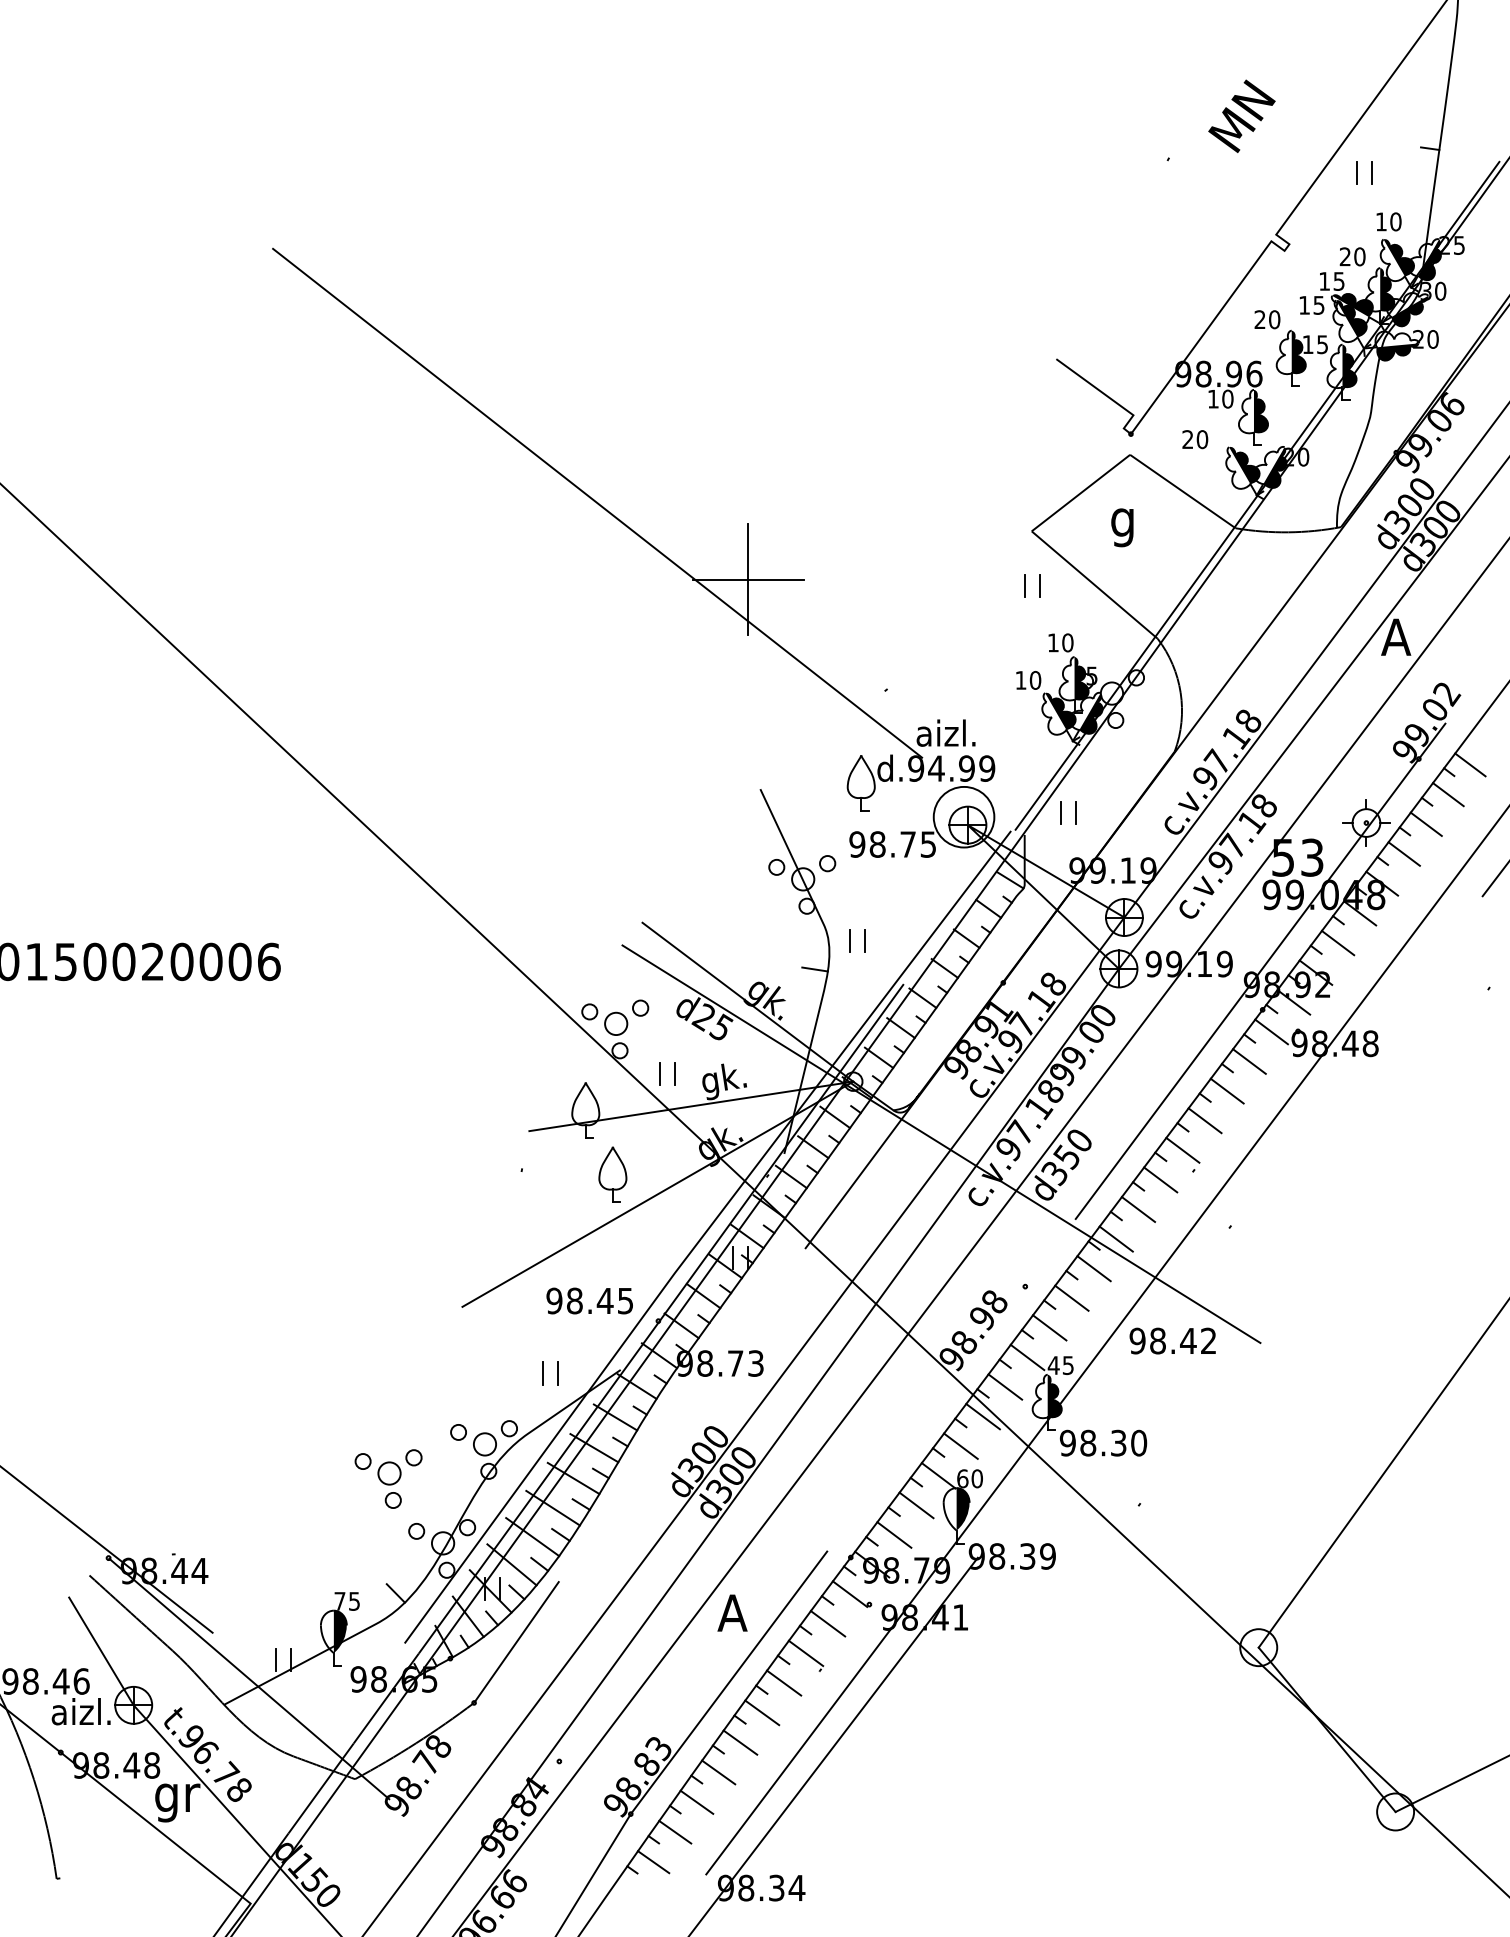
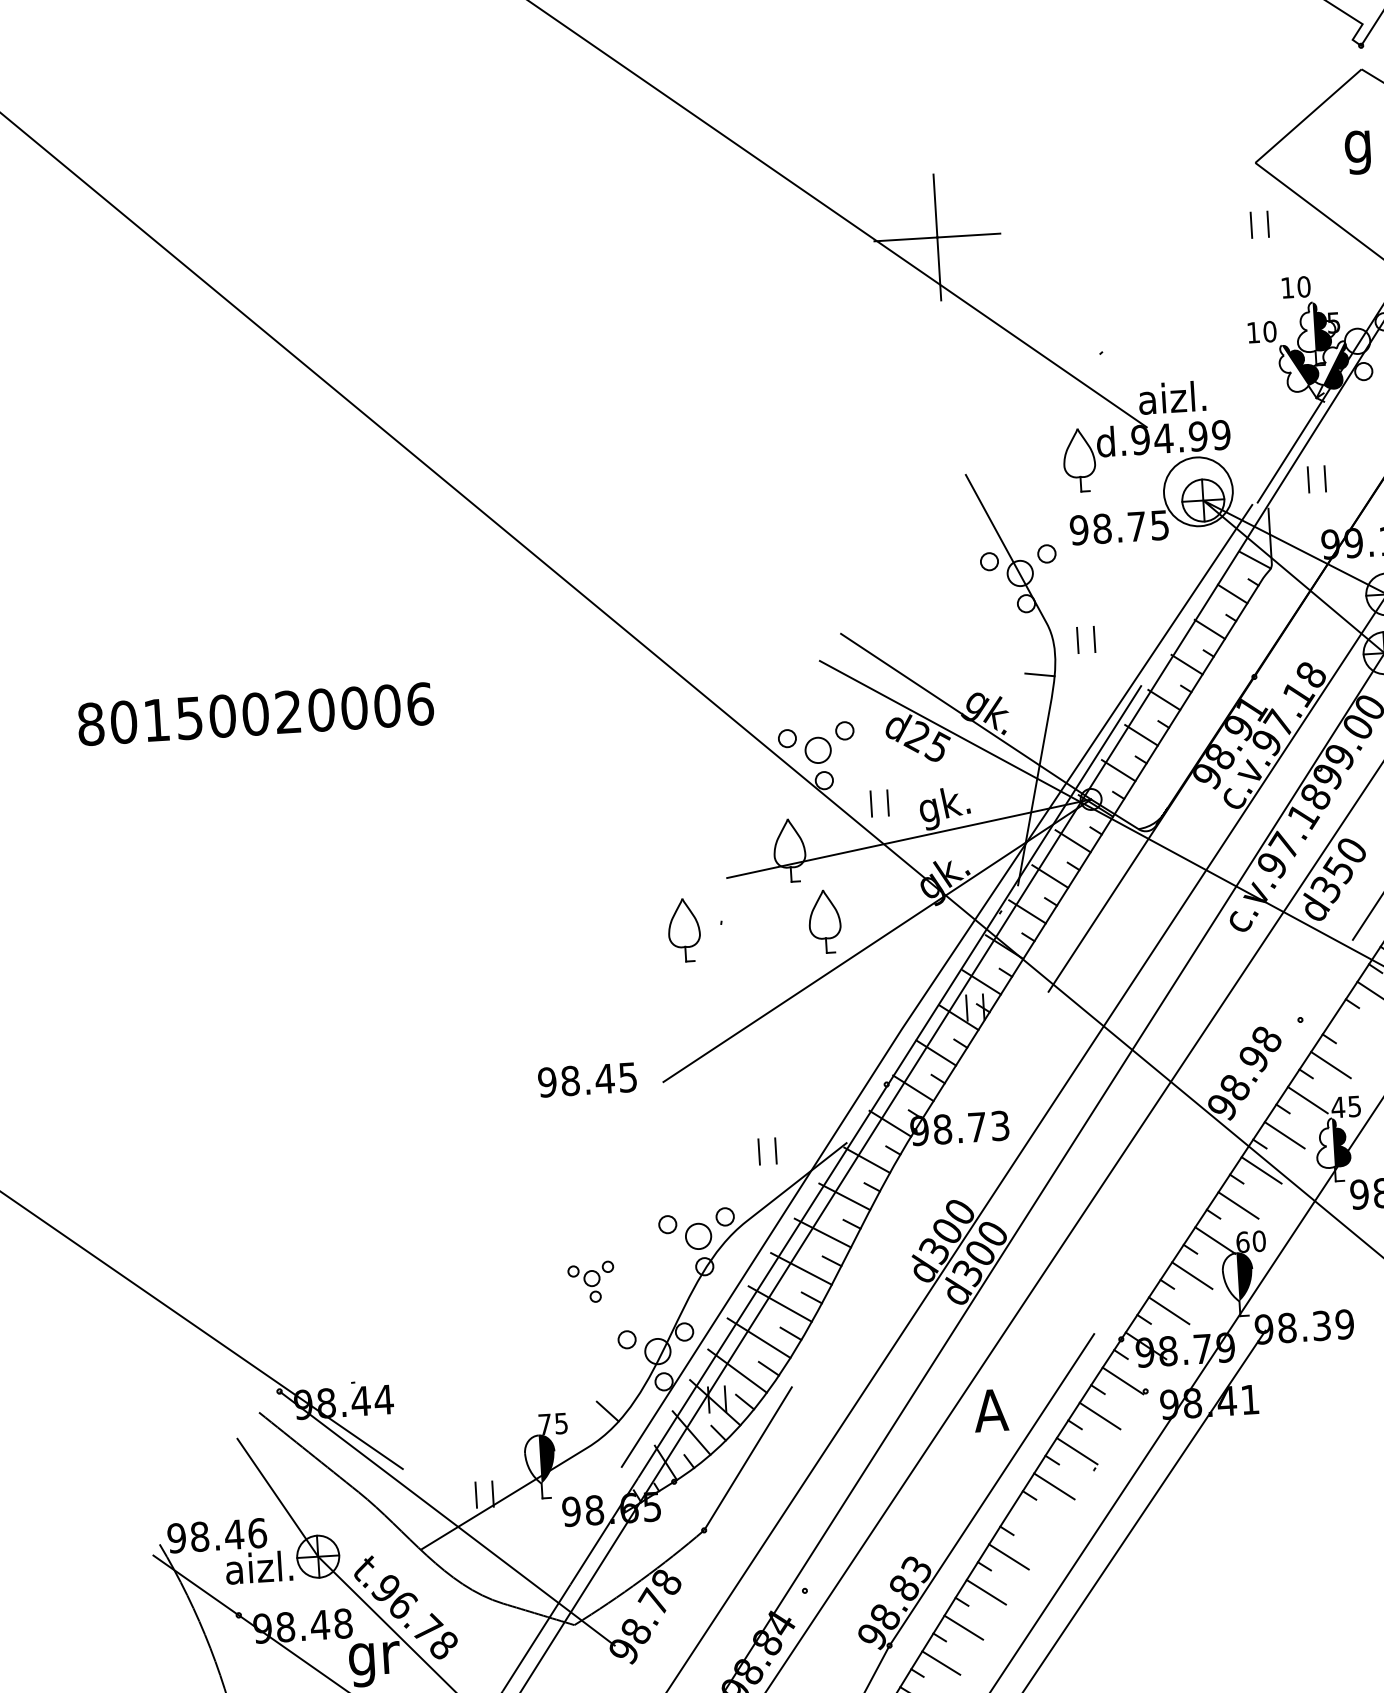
part: (488, 1174) -> (683, 930), added
line: (1071, 1297) -> (1353, 1029), removed
text: (589, 1300) -> (587, 1079), moved
part: (388, 1478) -> (591, 1281), size x0.6
line: (762, 1712) -> (1031, 1521), removed

